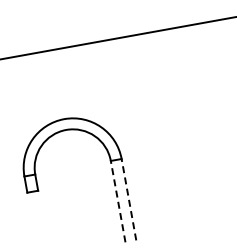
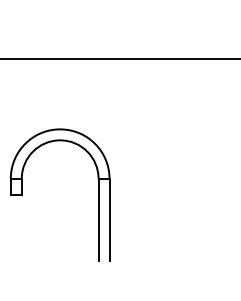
line: (128, 199) -> (109, 219), dashed -> solid
line: (117, 201) -> (98, 219), dashed -> solid

